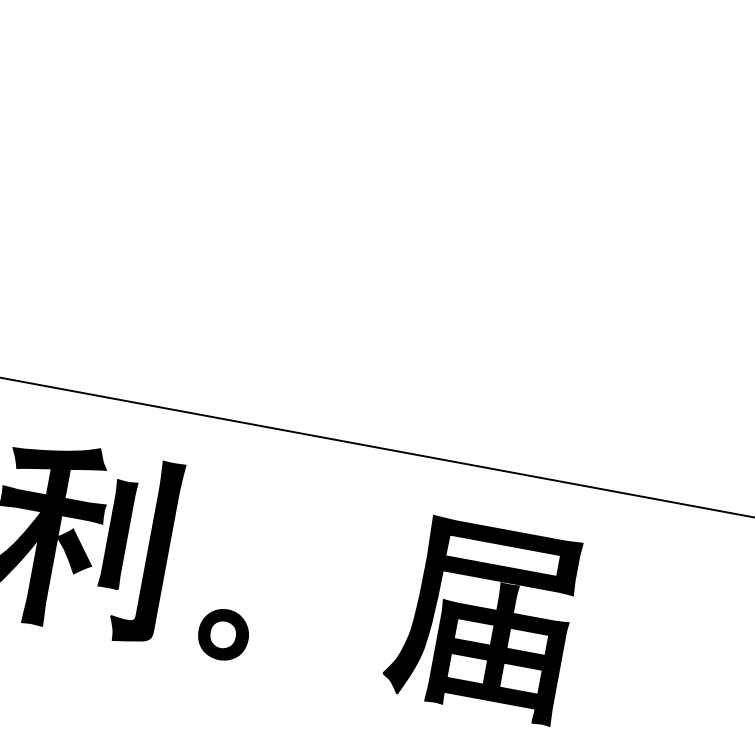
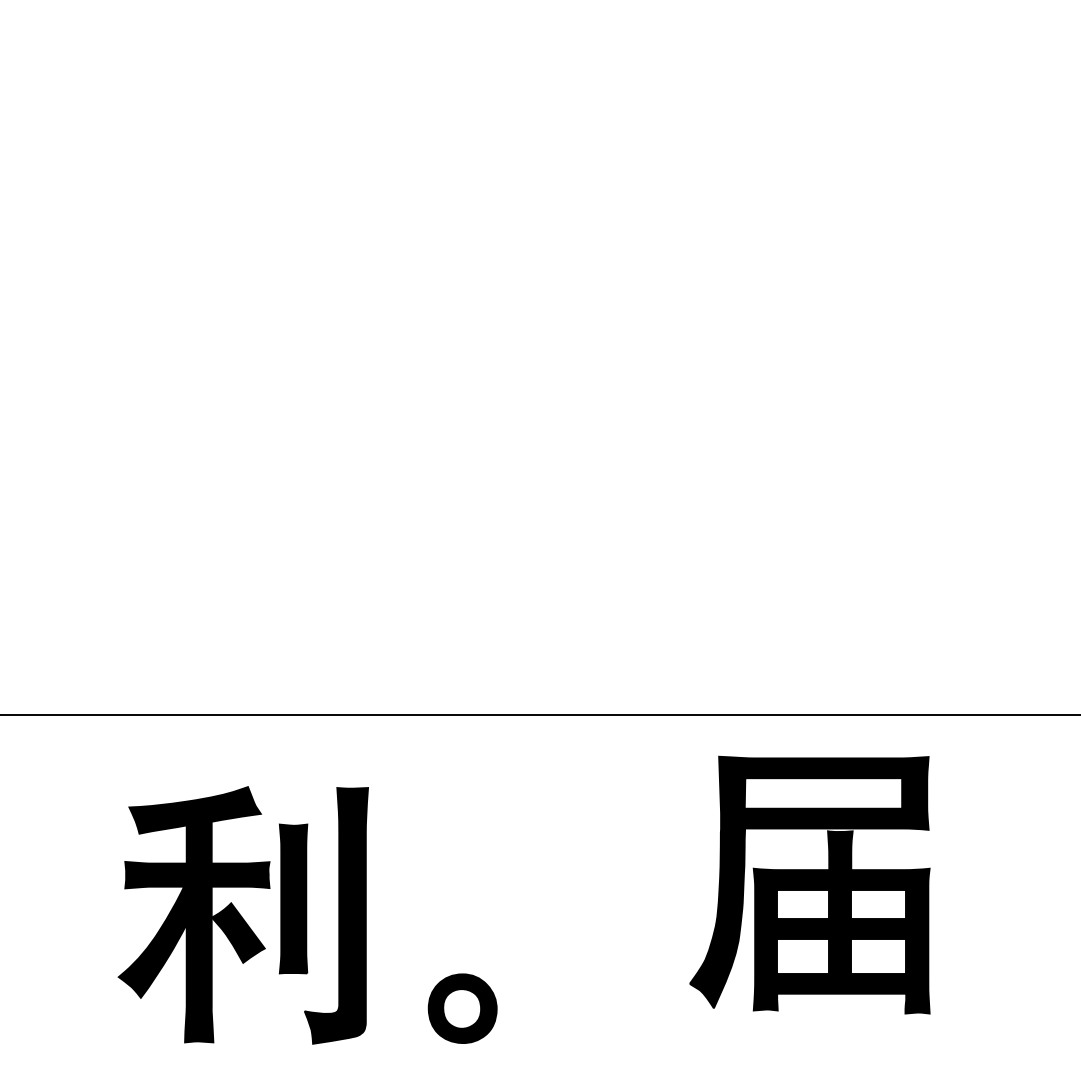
part: (481, 618) -> (809, 884), moved

